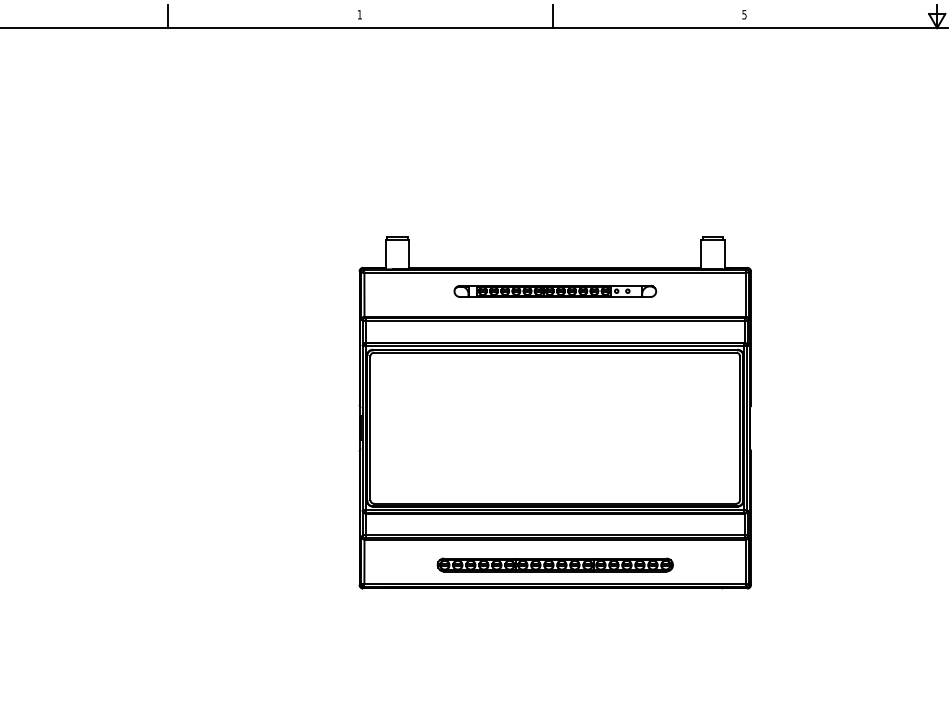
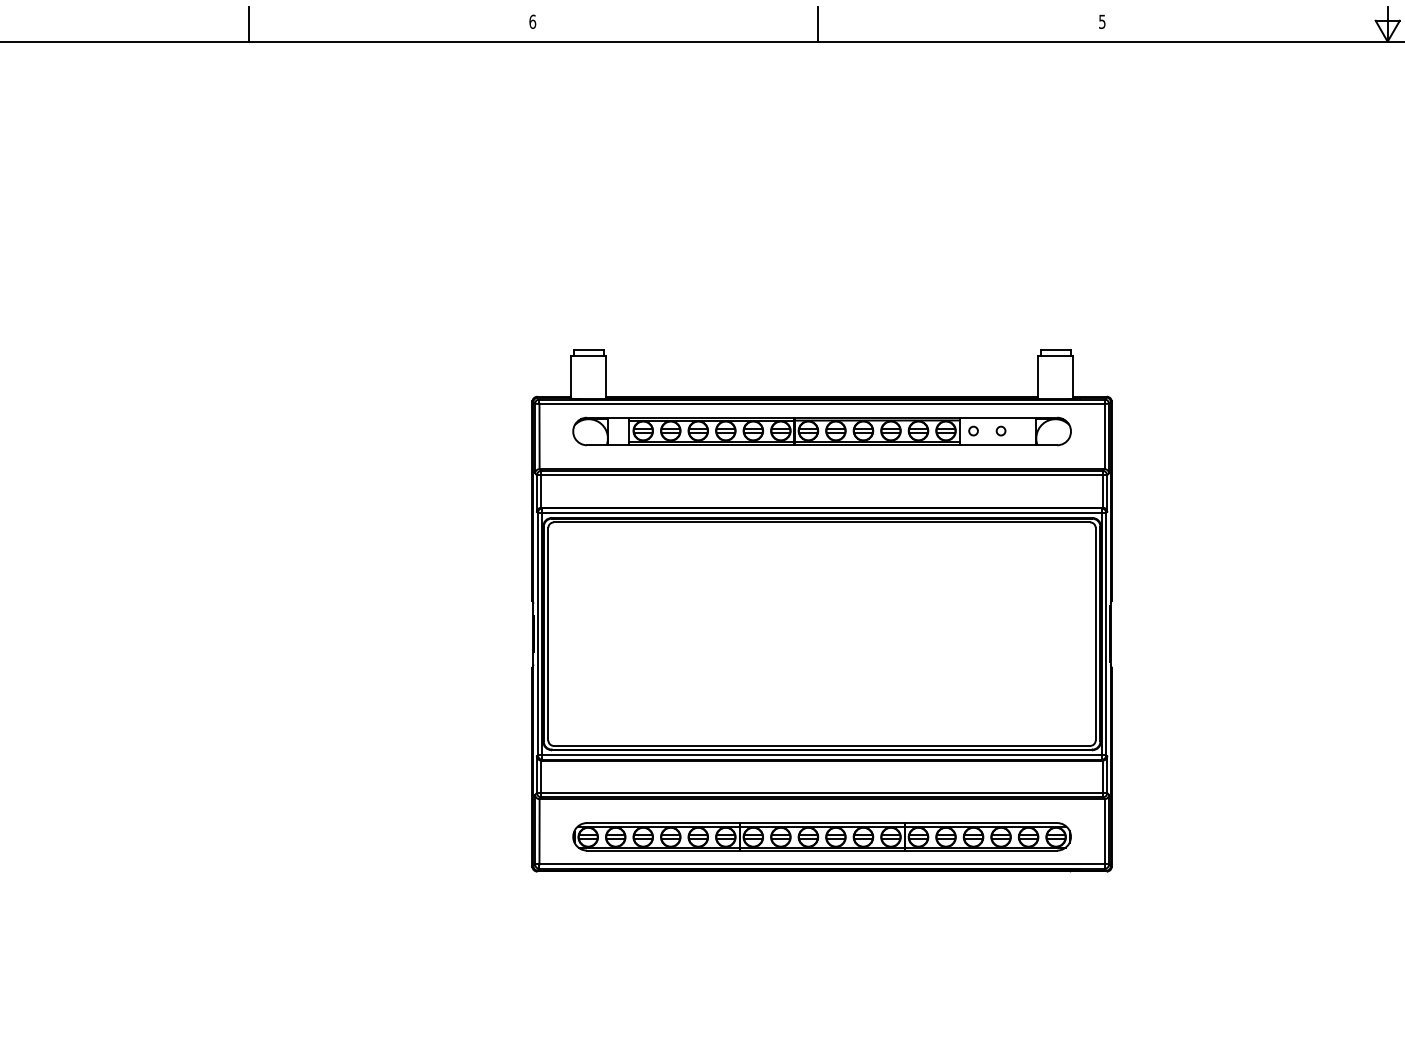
text: (359, 14) -> (532, 21), 1 -> 6
part: (555, 291) -> (822, 431), size x1.67
part: (555, 564) -> (822, 835), size x1.43

